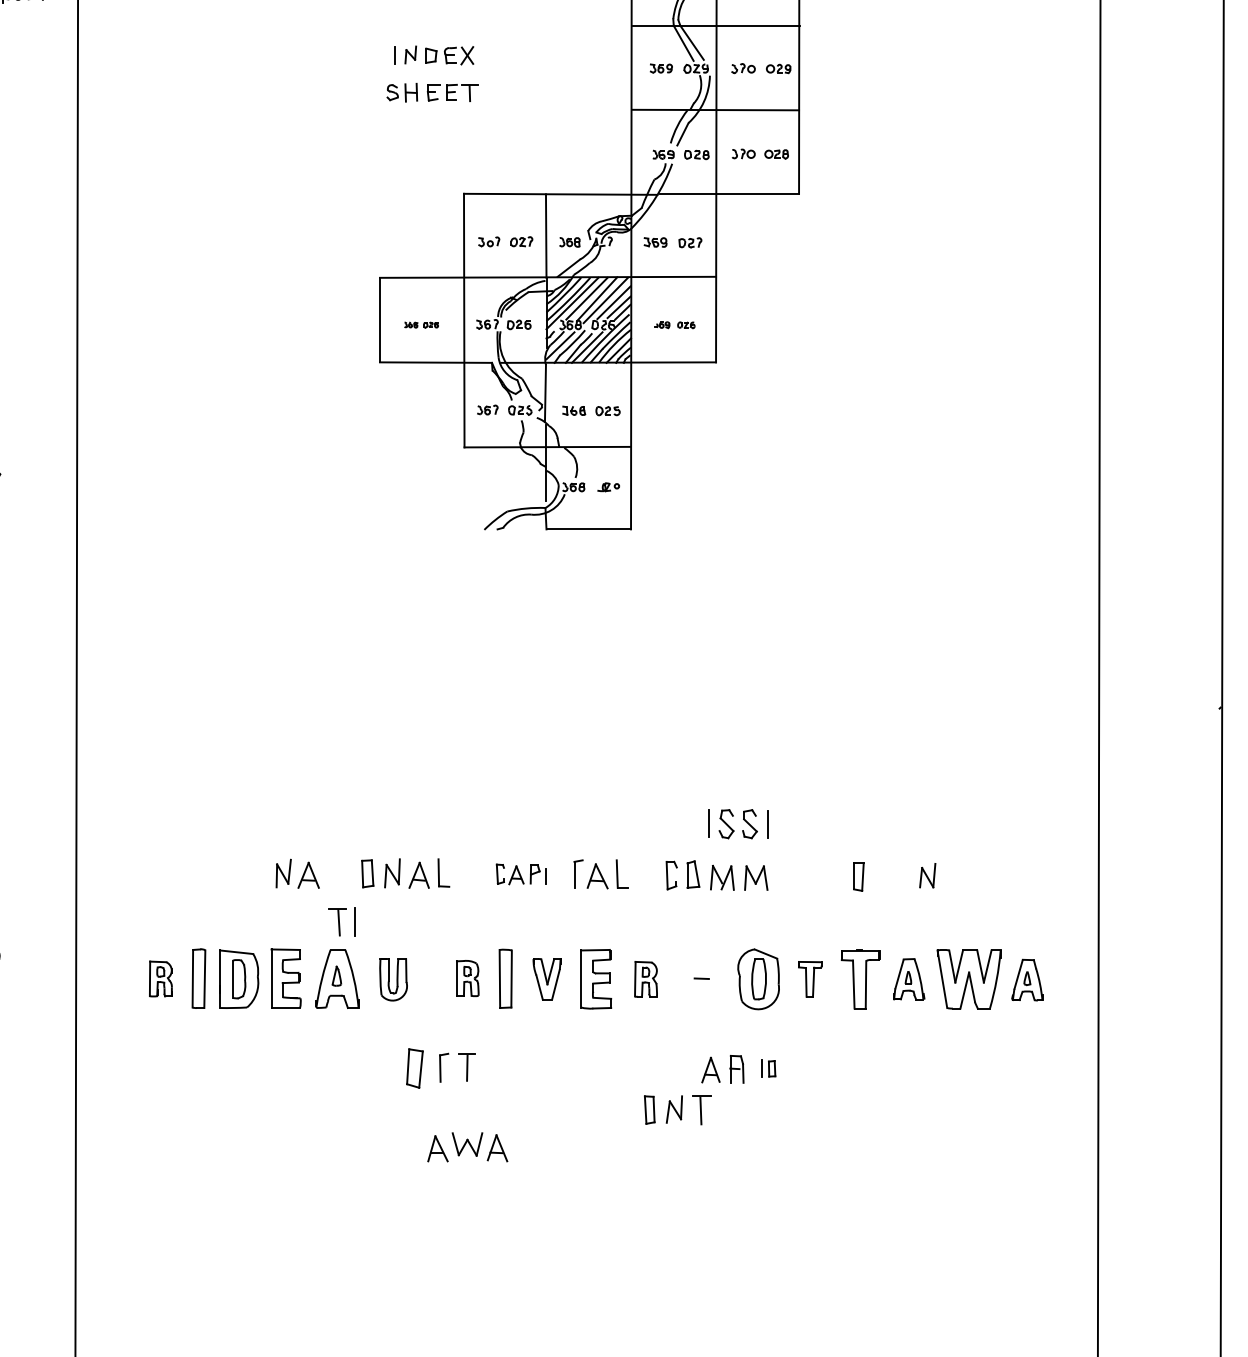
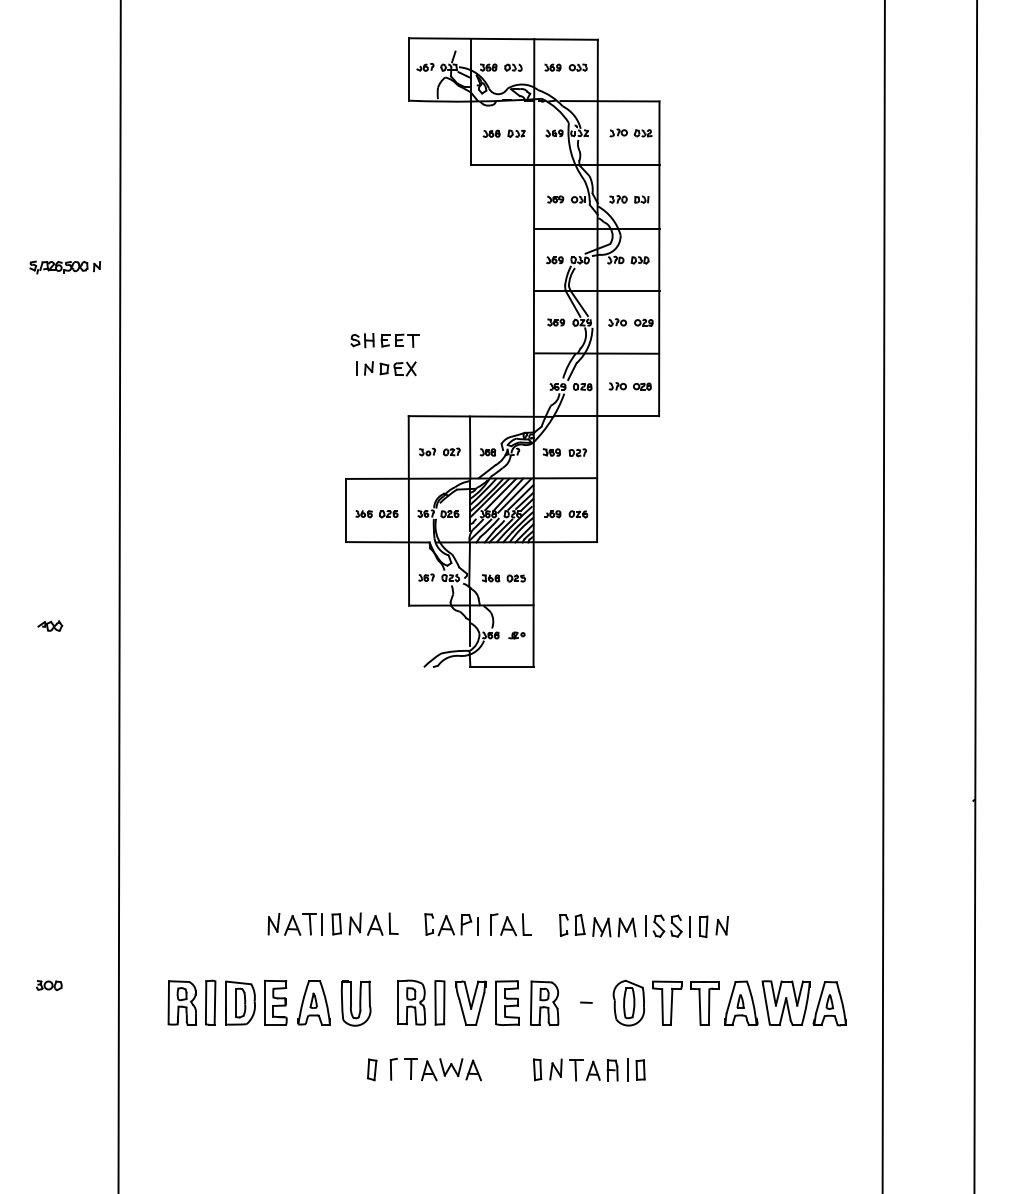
part: (434, 55) -> (386, 368), moved
part: (420, 325) -> (376, 514), size x1.67
part: (675, 325) -> (566, 514), size x1.43
part: (738, 823) -> (667, 925), moved
part: (521, 874) -> (451, 924), size x1.43
part: (926, 875) -> (721, 925), moved
part: (341, 922) -> (312, 924), moved
part: (159, 978) -> (181, 1002), size x1.67
part: (467, 978) -> (411, 1002), size x1.67
part: (546, 978) -> (470, 1002), size x1.43
part: (645, 978) -> (544, 1002), size x1.67
part: (810, 978) -> (667, 1002), size x1.67
part: (909, 978) -> (741, 1002), size x1.43
part: (392, 979) -> (355, 1003), size x1.43
part: (1027, 979) -> (829, 1003), size x1.43
part: (415, 1068) -> (372, 1069), size x0.71
part: (768, 1068) -> (636, 1069), size x1.67
part: (677, 1109) -> (558, 1069), moved
part: (467, 1147) -> (451, 1069), moved

